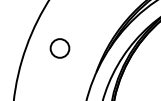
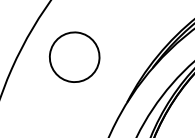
circle: (59, 48) -> (73, 57), size x1.67

